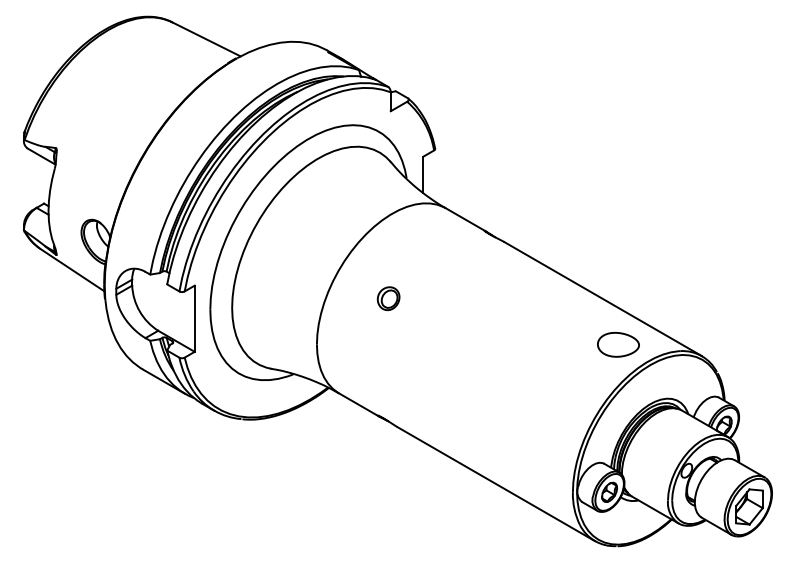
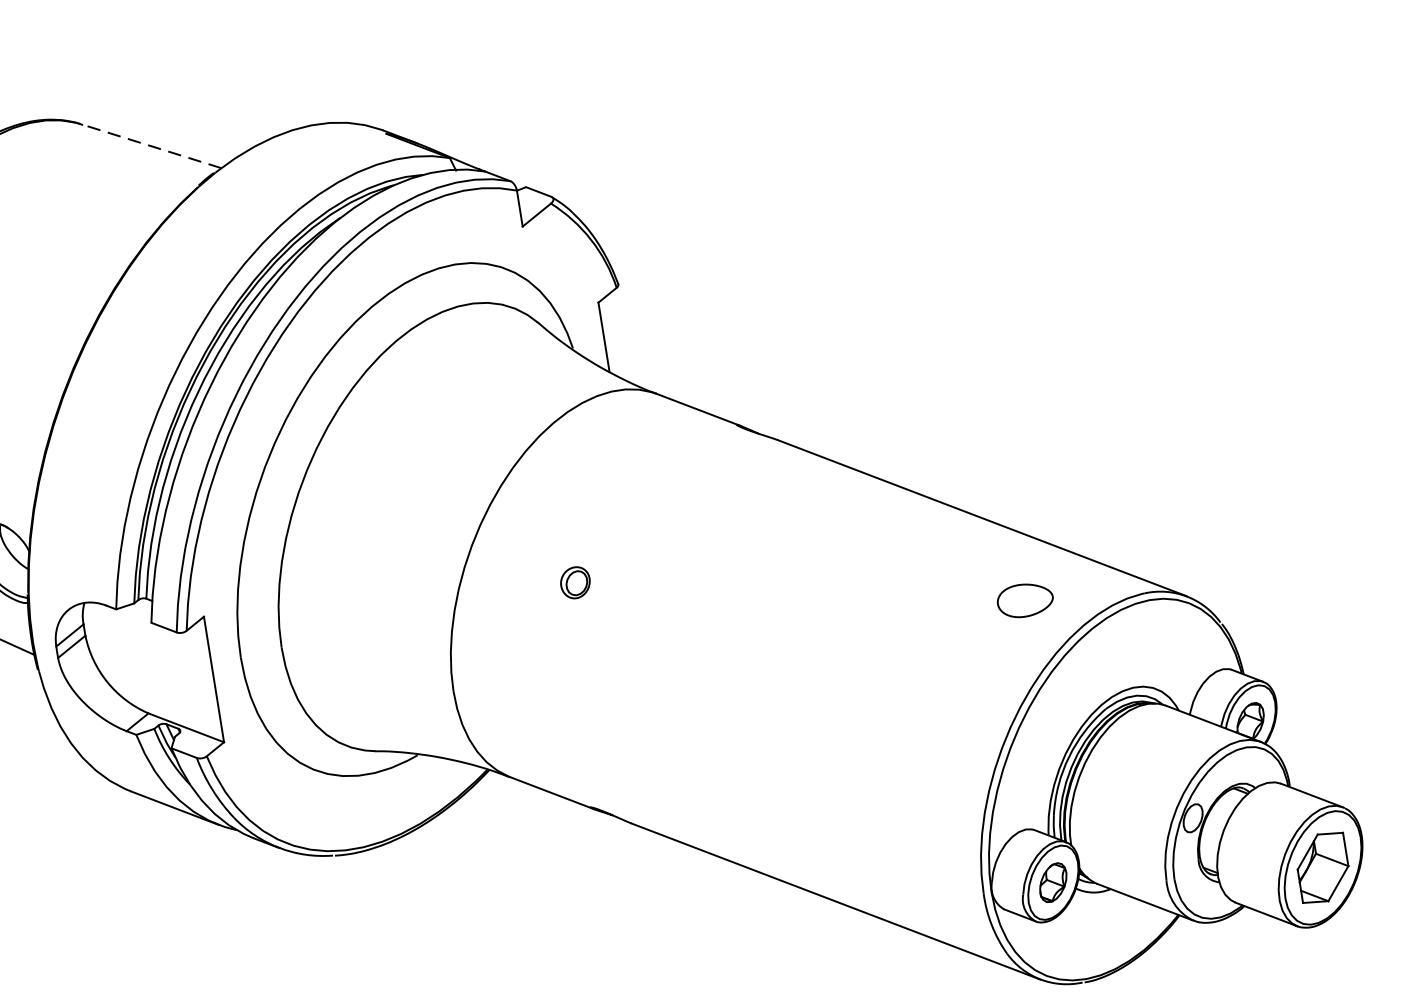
line: (205, 39) -> (149, 146), solid -> dashed
part: (388, 298) -> (575, 582), size x0.7
part: (618, 344) -> (1025, 599), size x0.7

